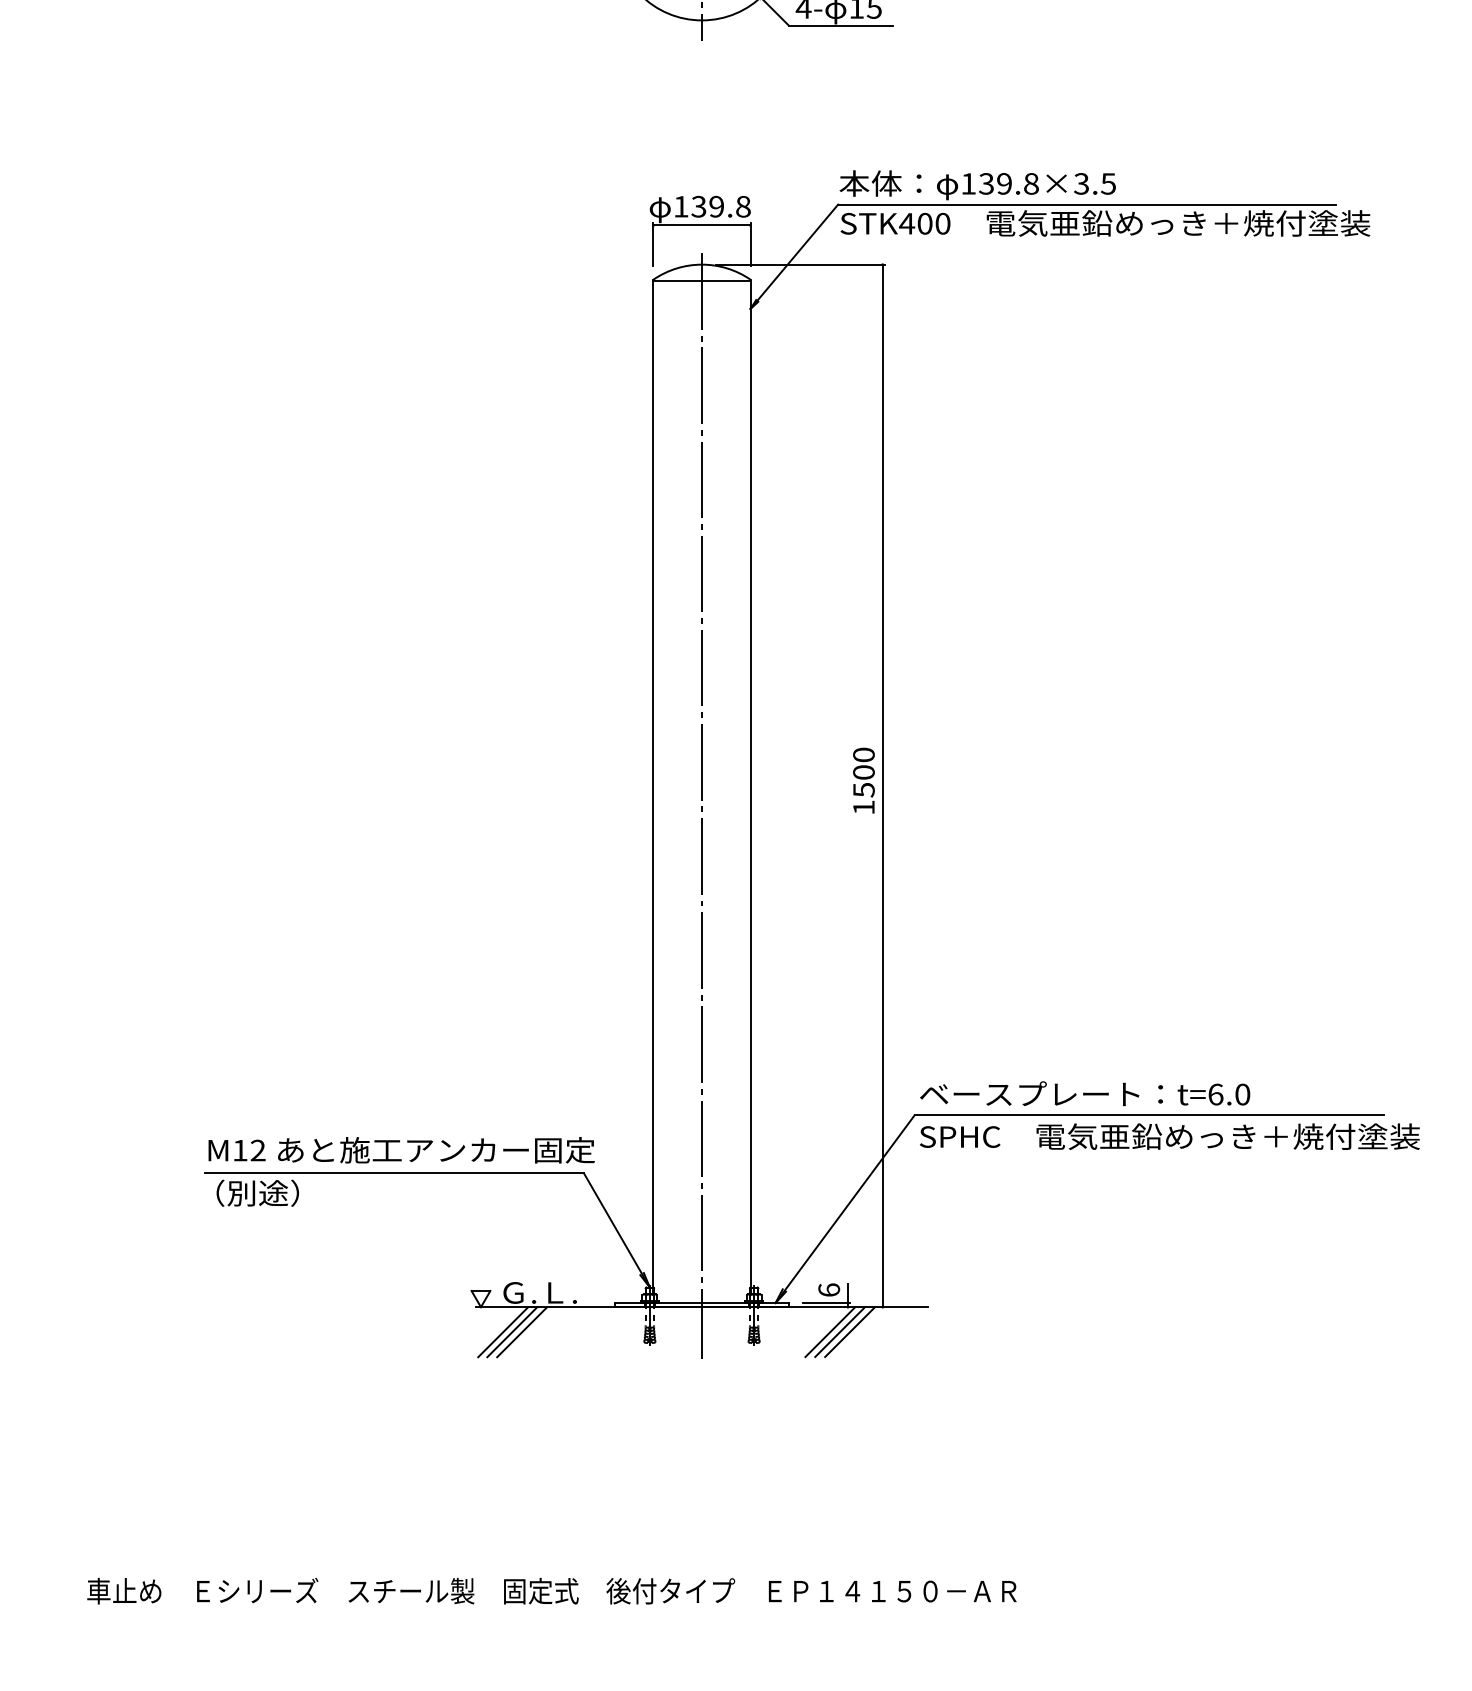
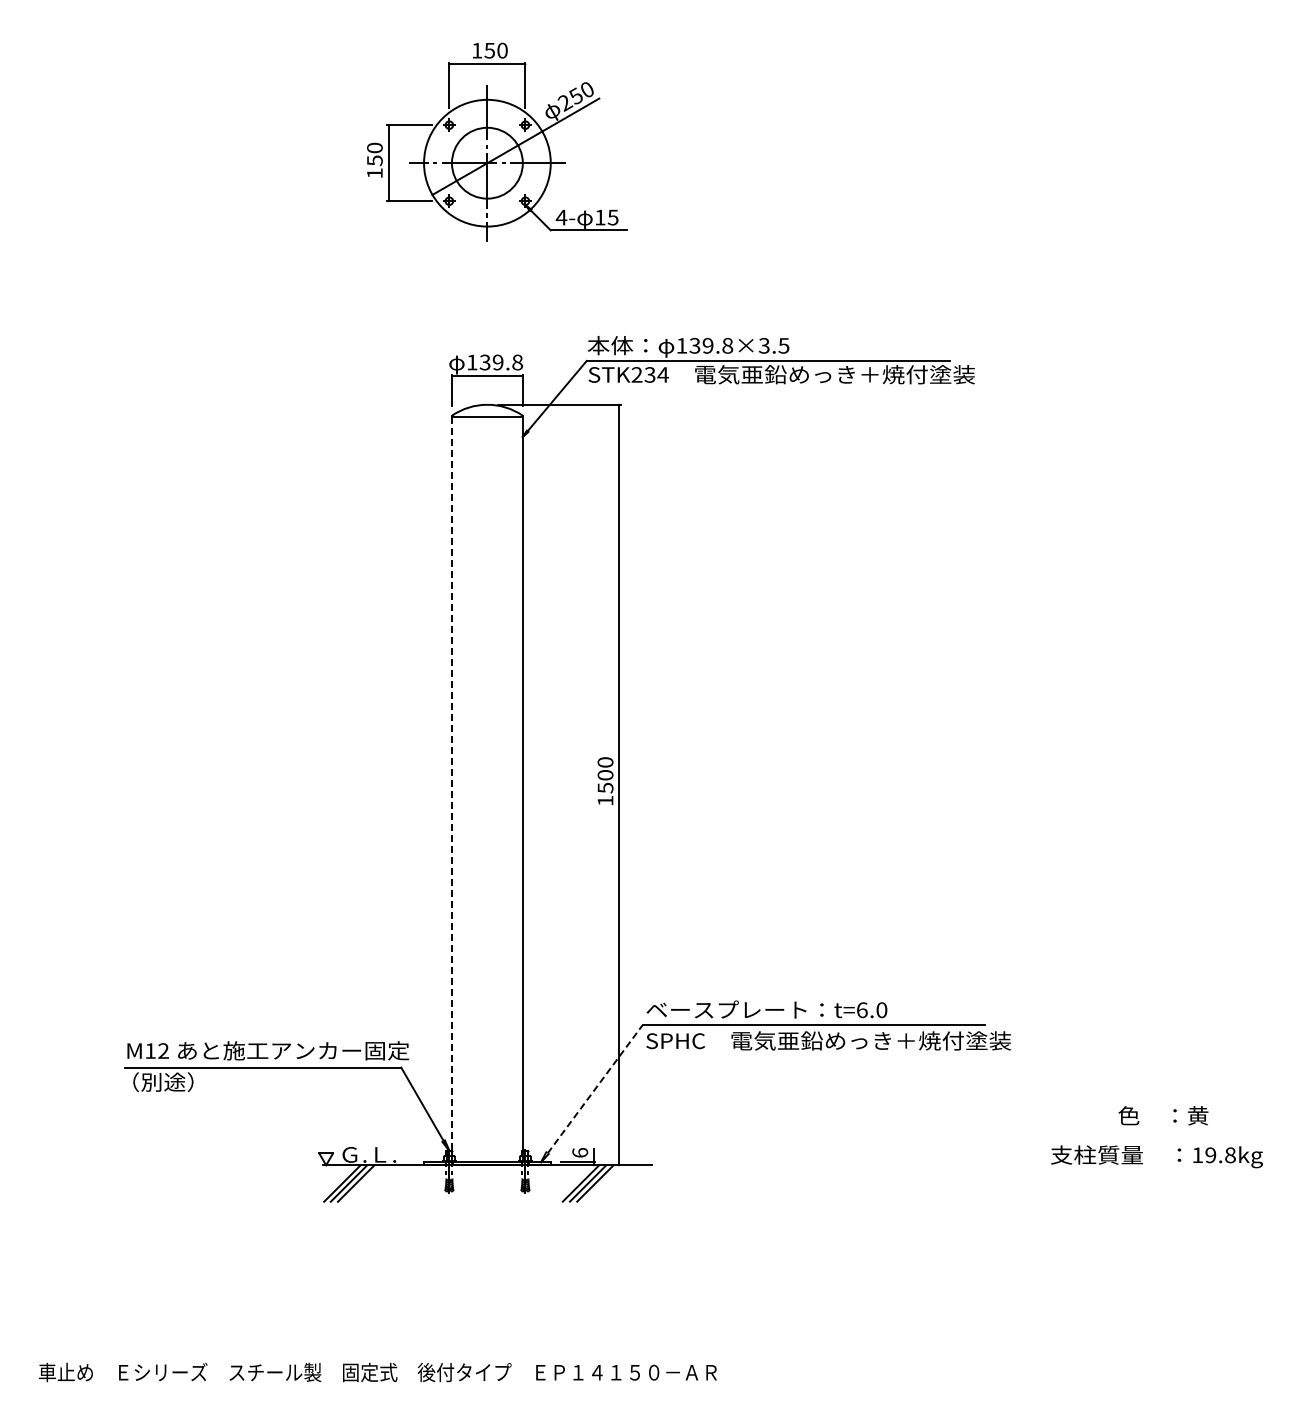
text: (925, 223) -> (650, 374), STK400 -> STK234
line: (652, 785) -> (451, 784), solid -> dashed
line: (702, 805) -> (487, 799), removed
line: (846, 1208) -> (592, 1093), solid -> dashed

